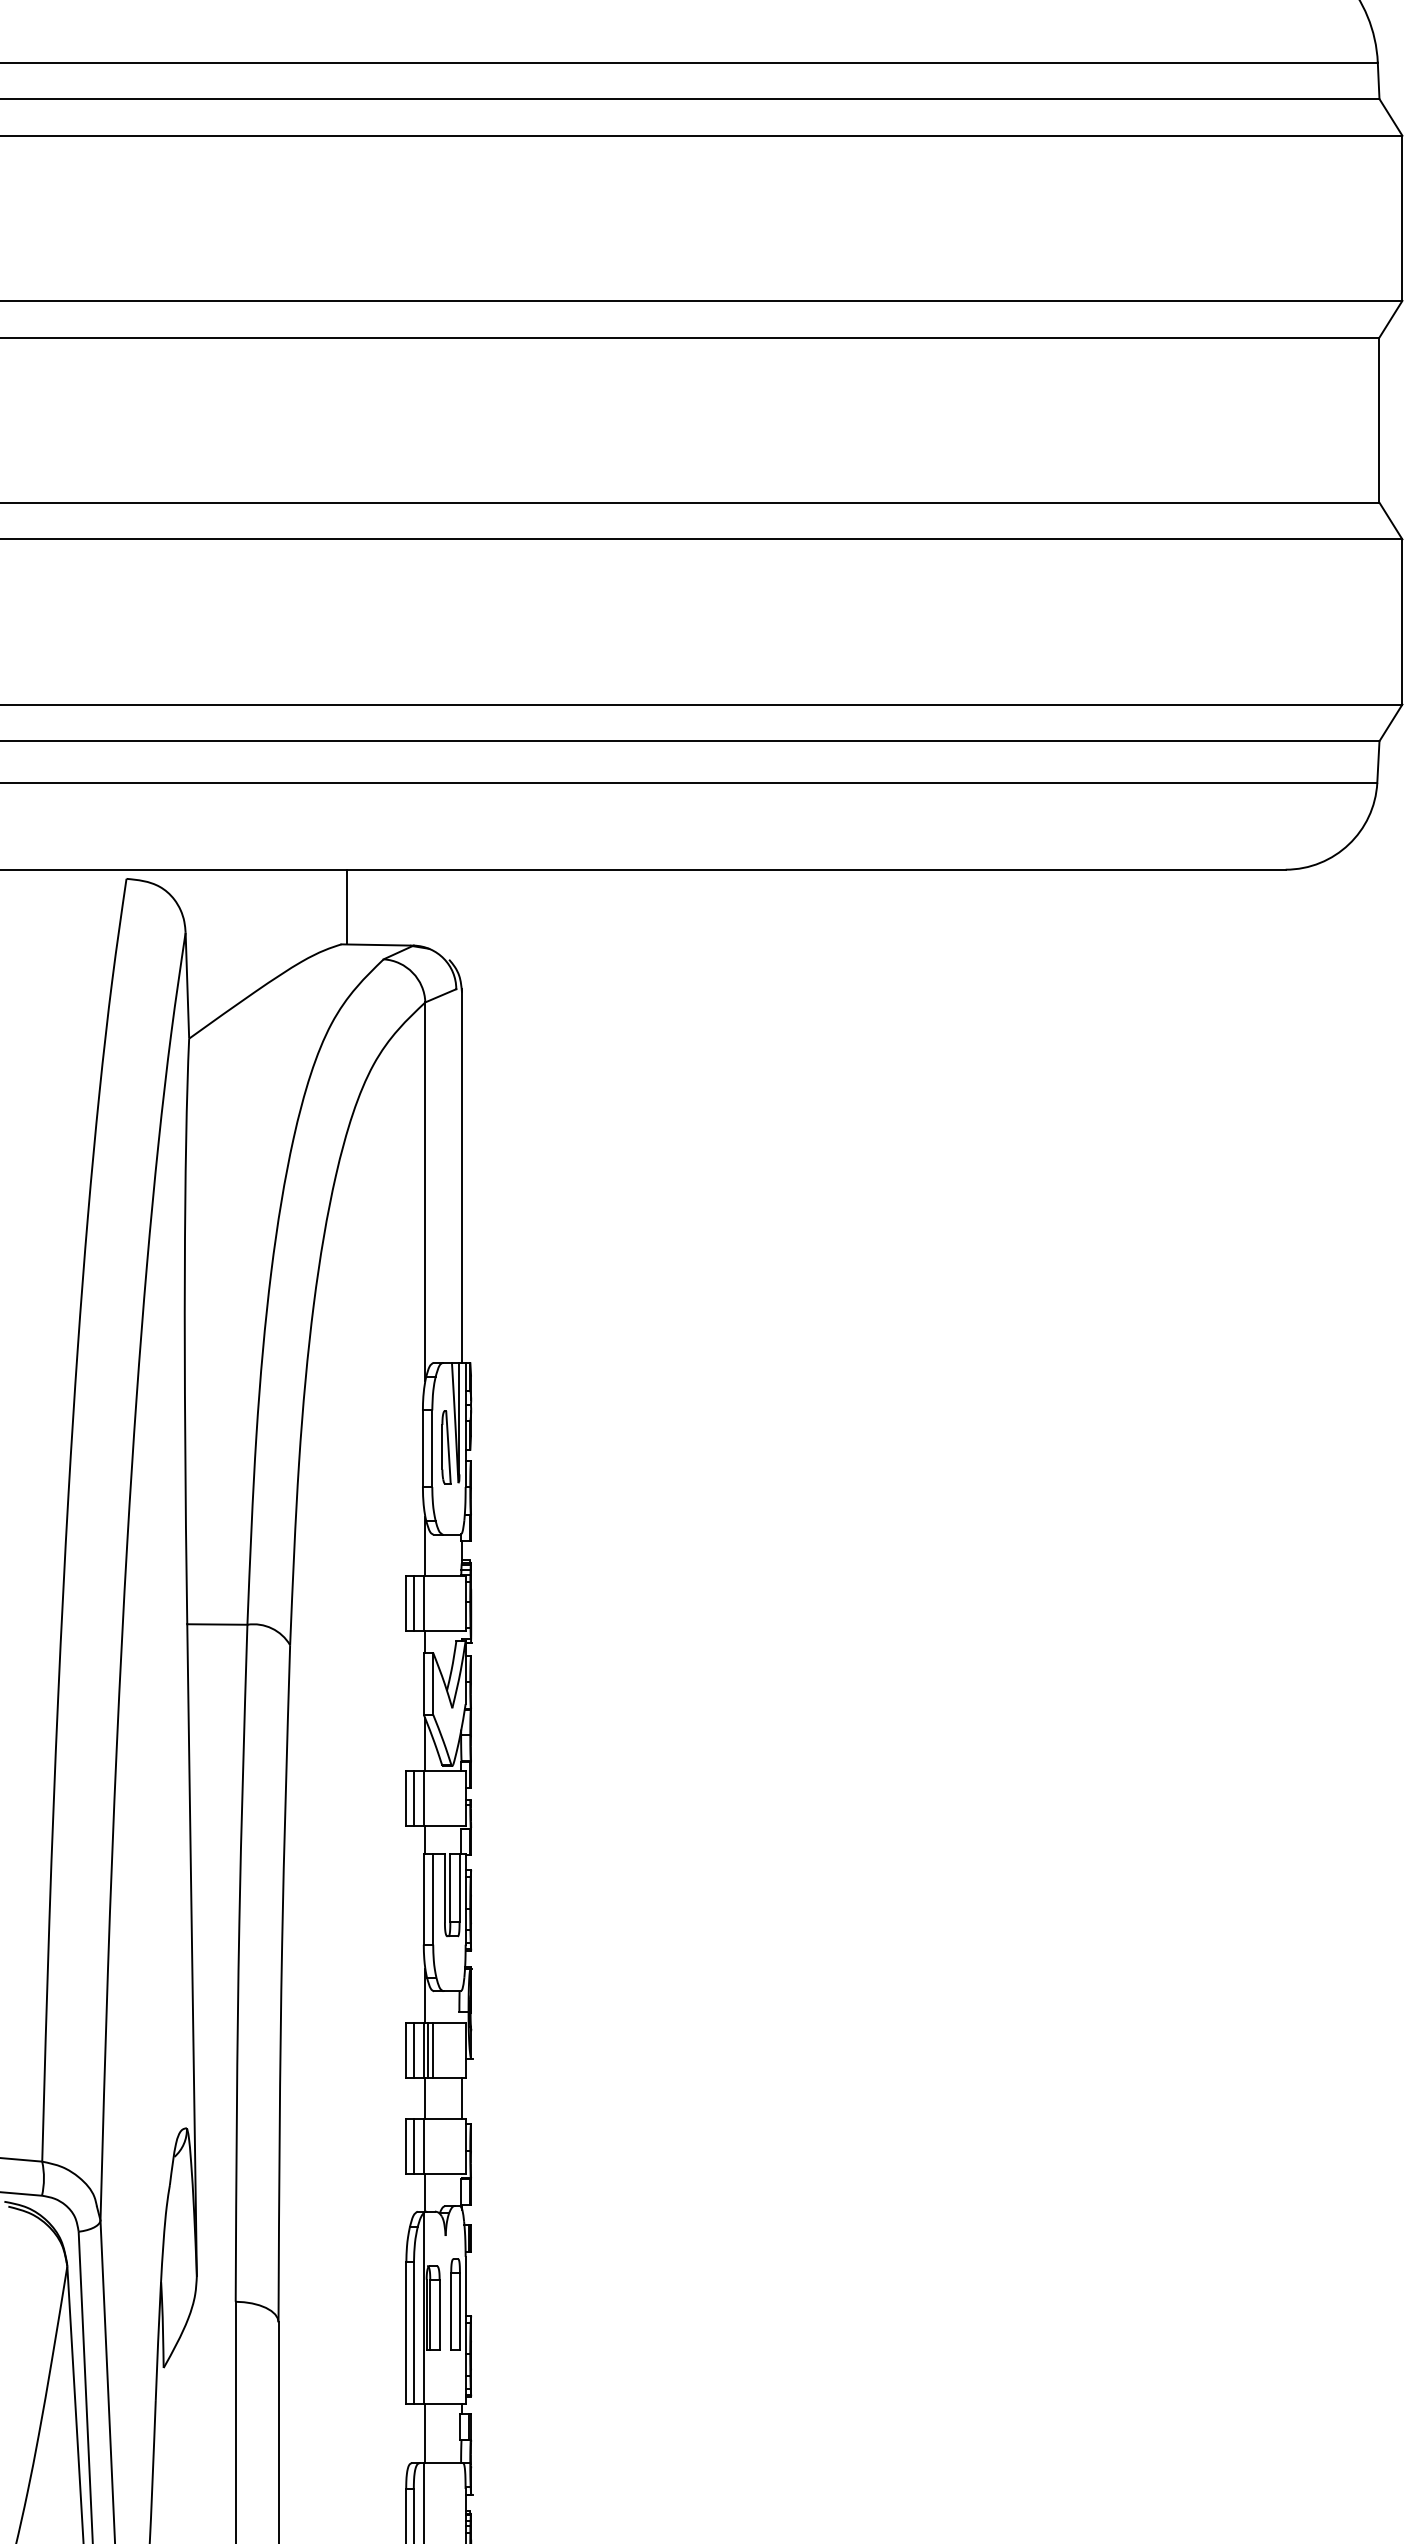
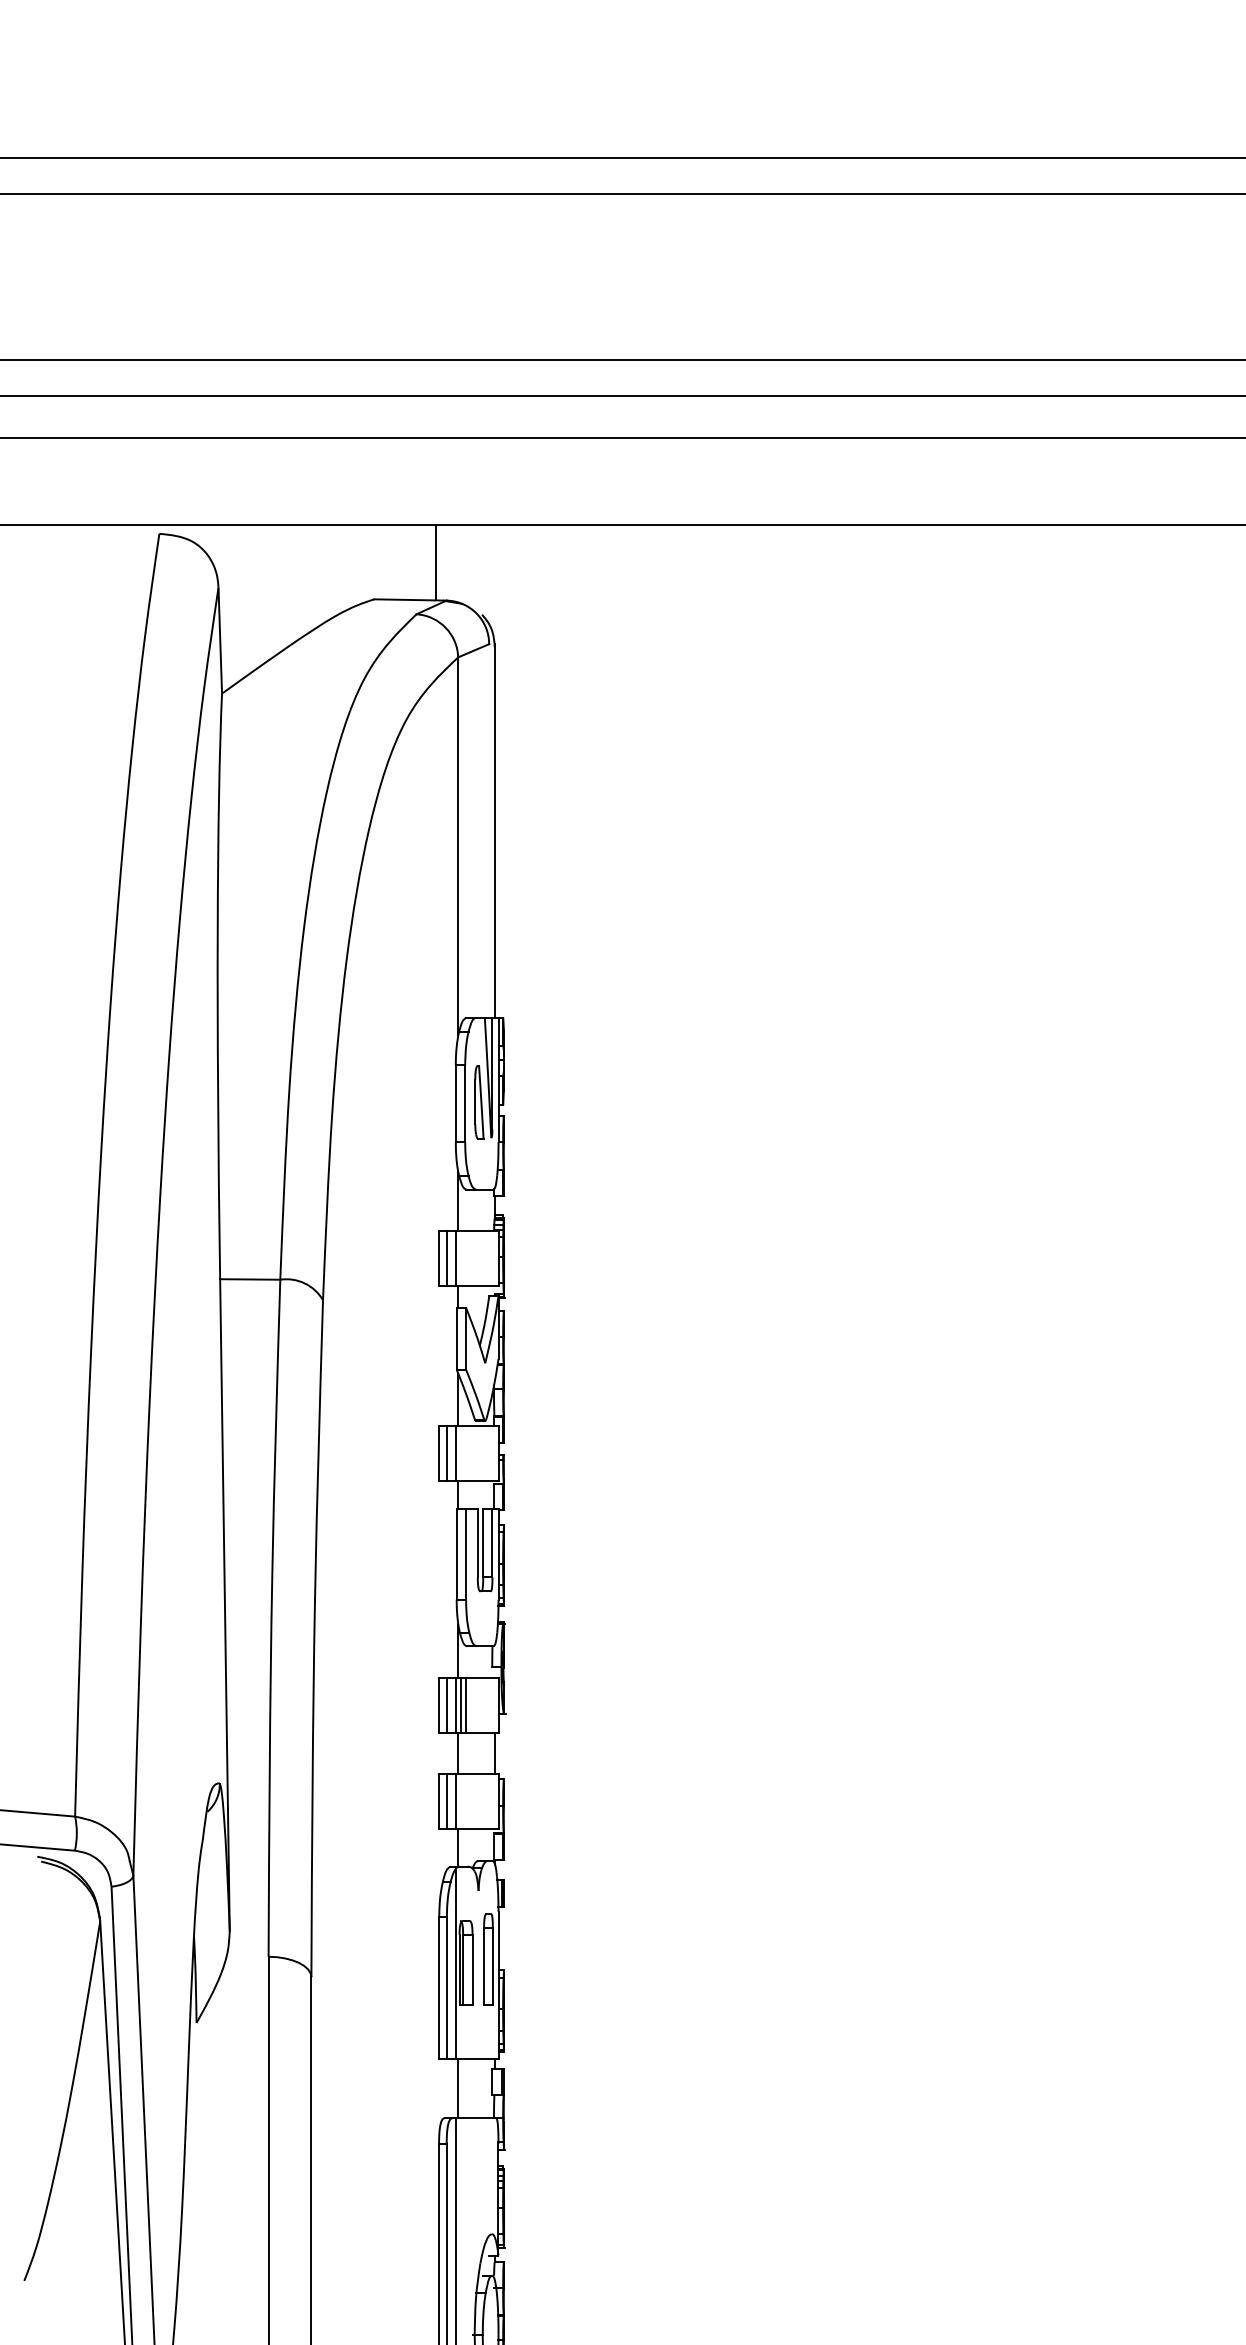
line: (347, 906) -> (436, 561), moved

